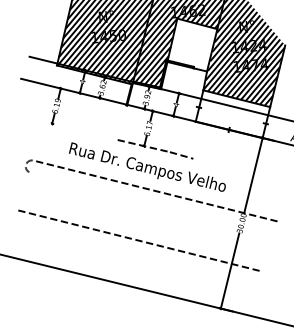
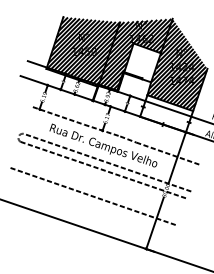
line: (79, 130) -> (58, 115), added
line: (240, 170) -> (168, 153), added
line: (151, 202) -> (104, 170), added

